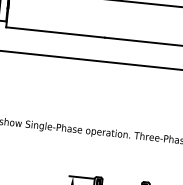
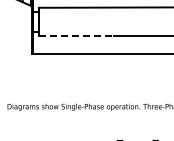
line: (56, 33) -> (77, 36), solid -> dashed

